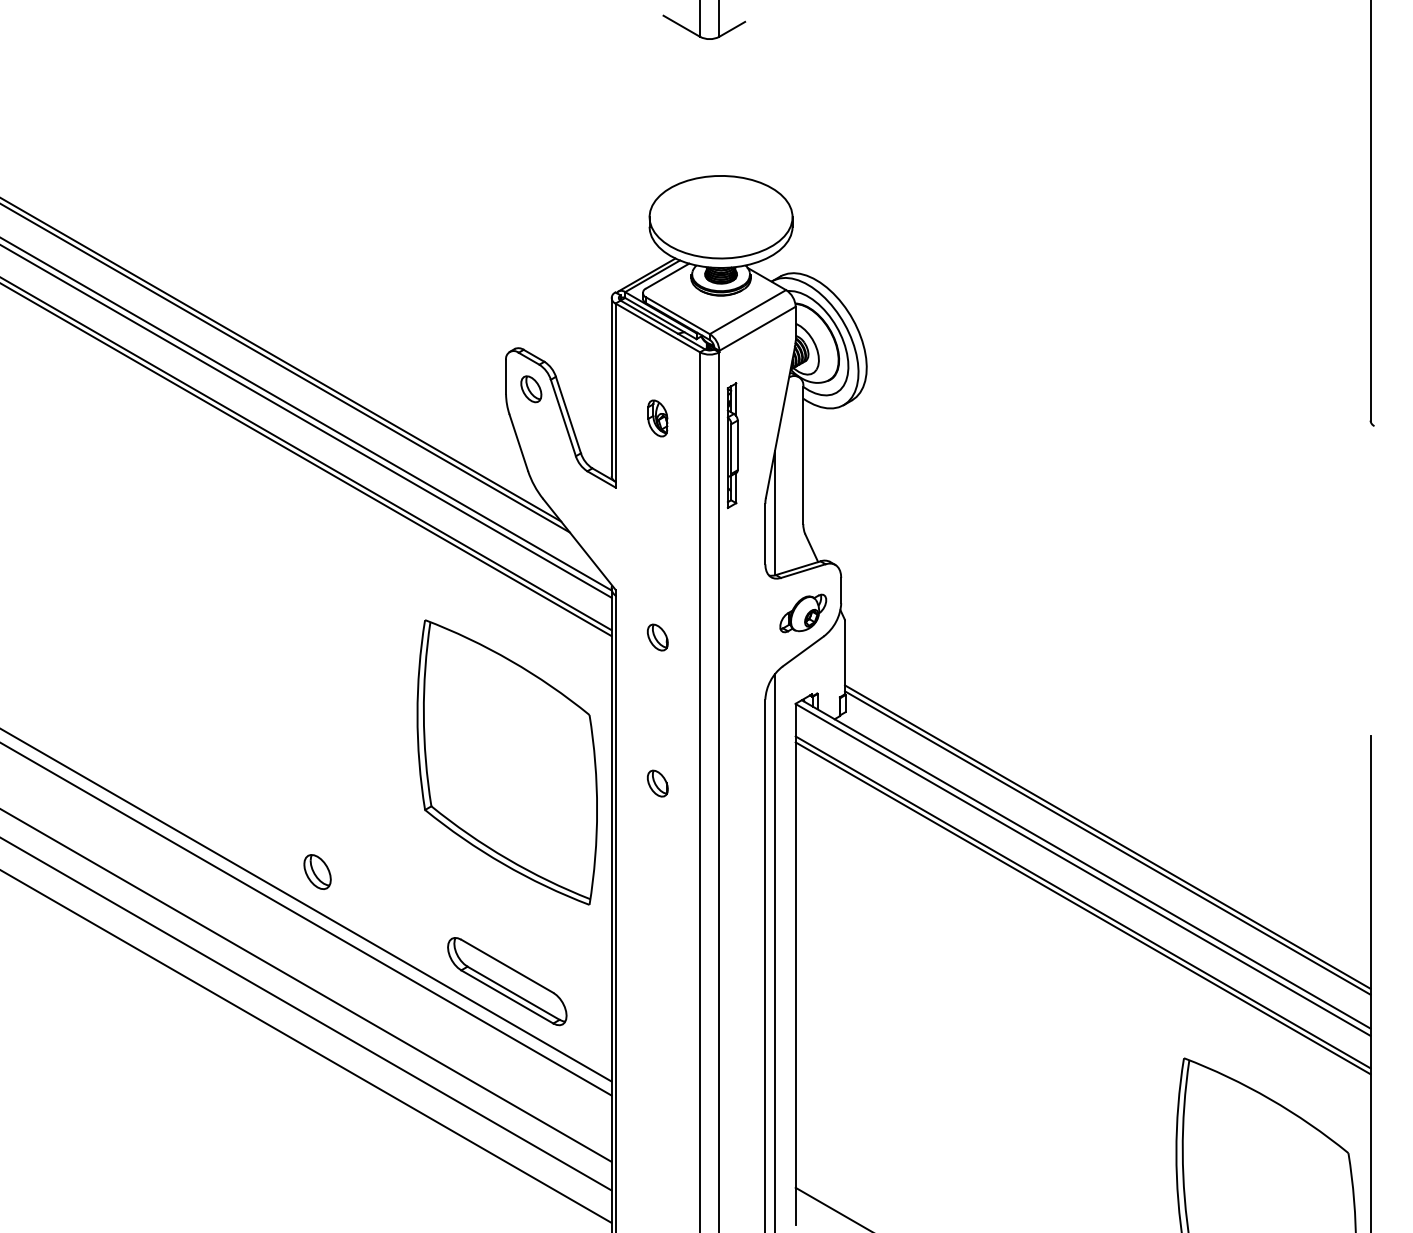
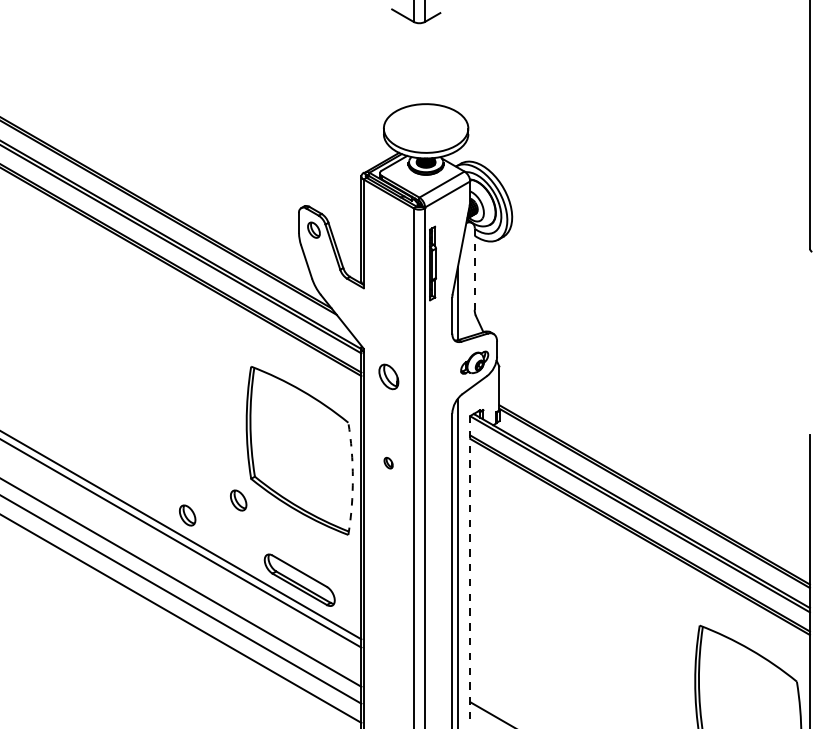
part: (657, 418) -> (388, 247), removed
line: (802, 455) -> (474, 269), solid -> dashed
part: (657, 636) -> (388, 376), size x1.6
part: (657, 782) -> (388, 462), size x0.7
arc: (596, 809) -> (352, 478), solid -> dashed
part: (403, 846) -> (238, 500), added
line: (796, 965) -> (470, 570), solid -> dashed

